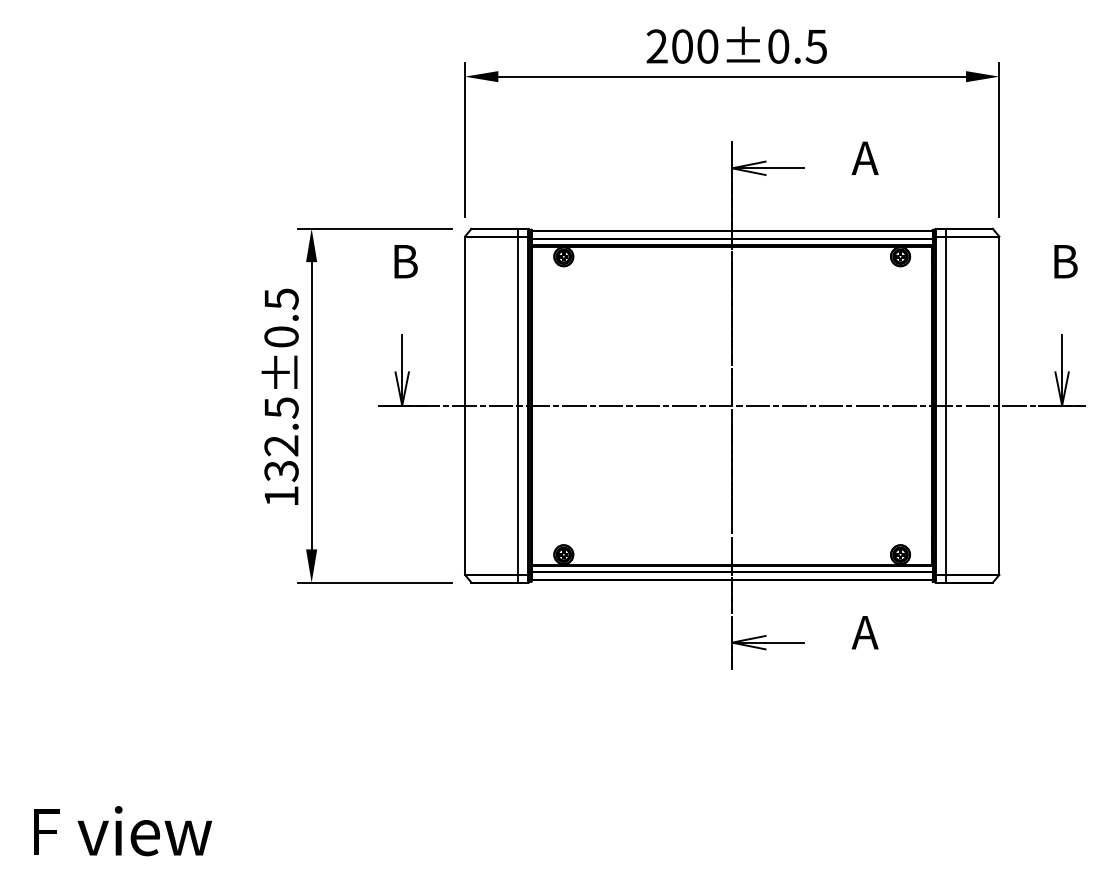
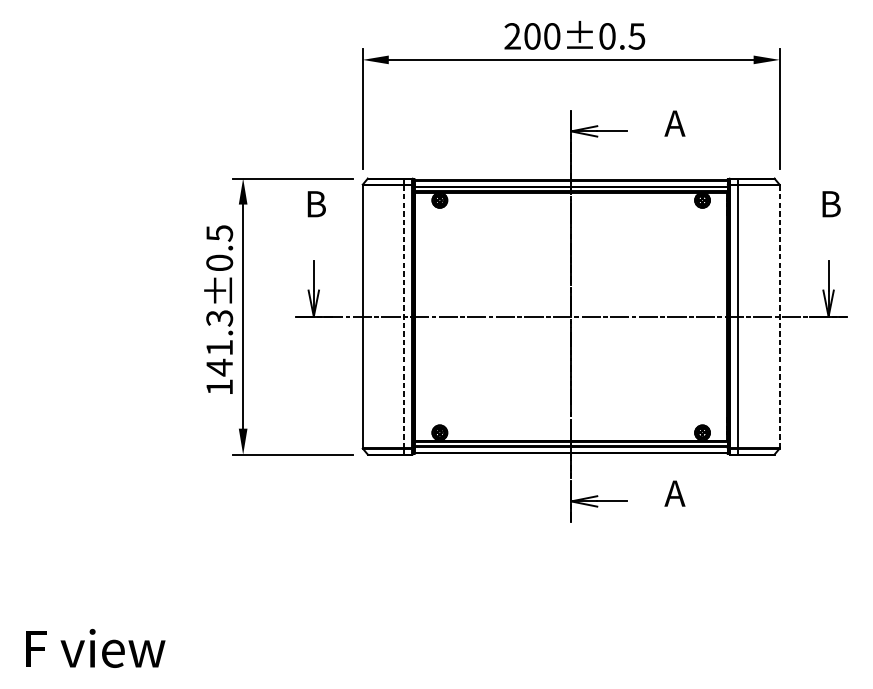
line: (518, 405) -> (404, 316), solid -> dashed
line: (999, 405) -> (779, 316), solid -> dashed
text: (281, 439) -> (219, 342), 132.5±0.5 -> 141.3±0.5

